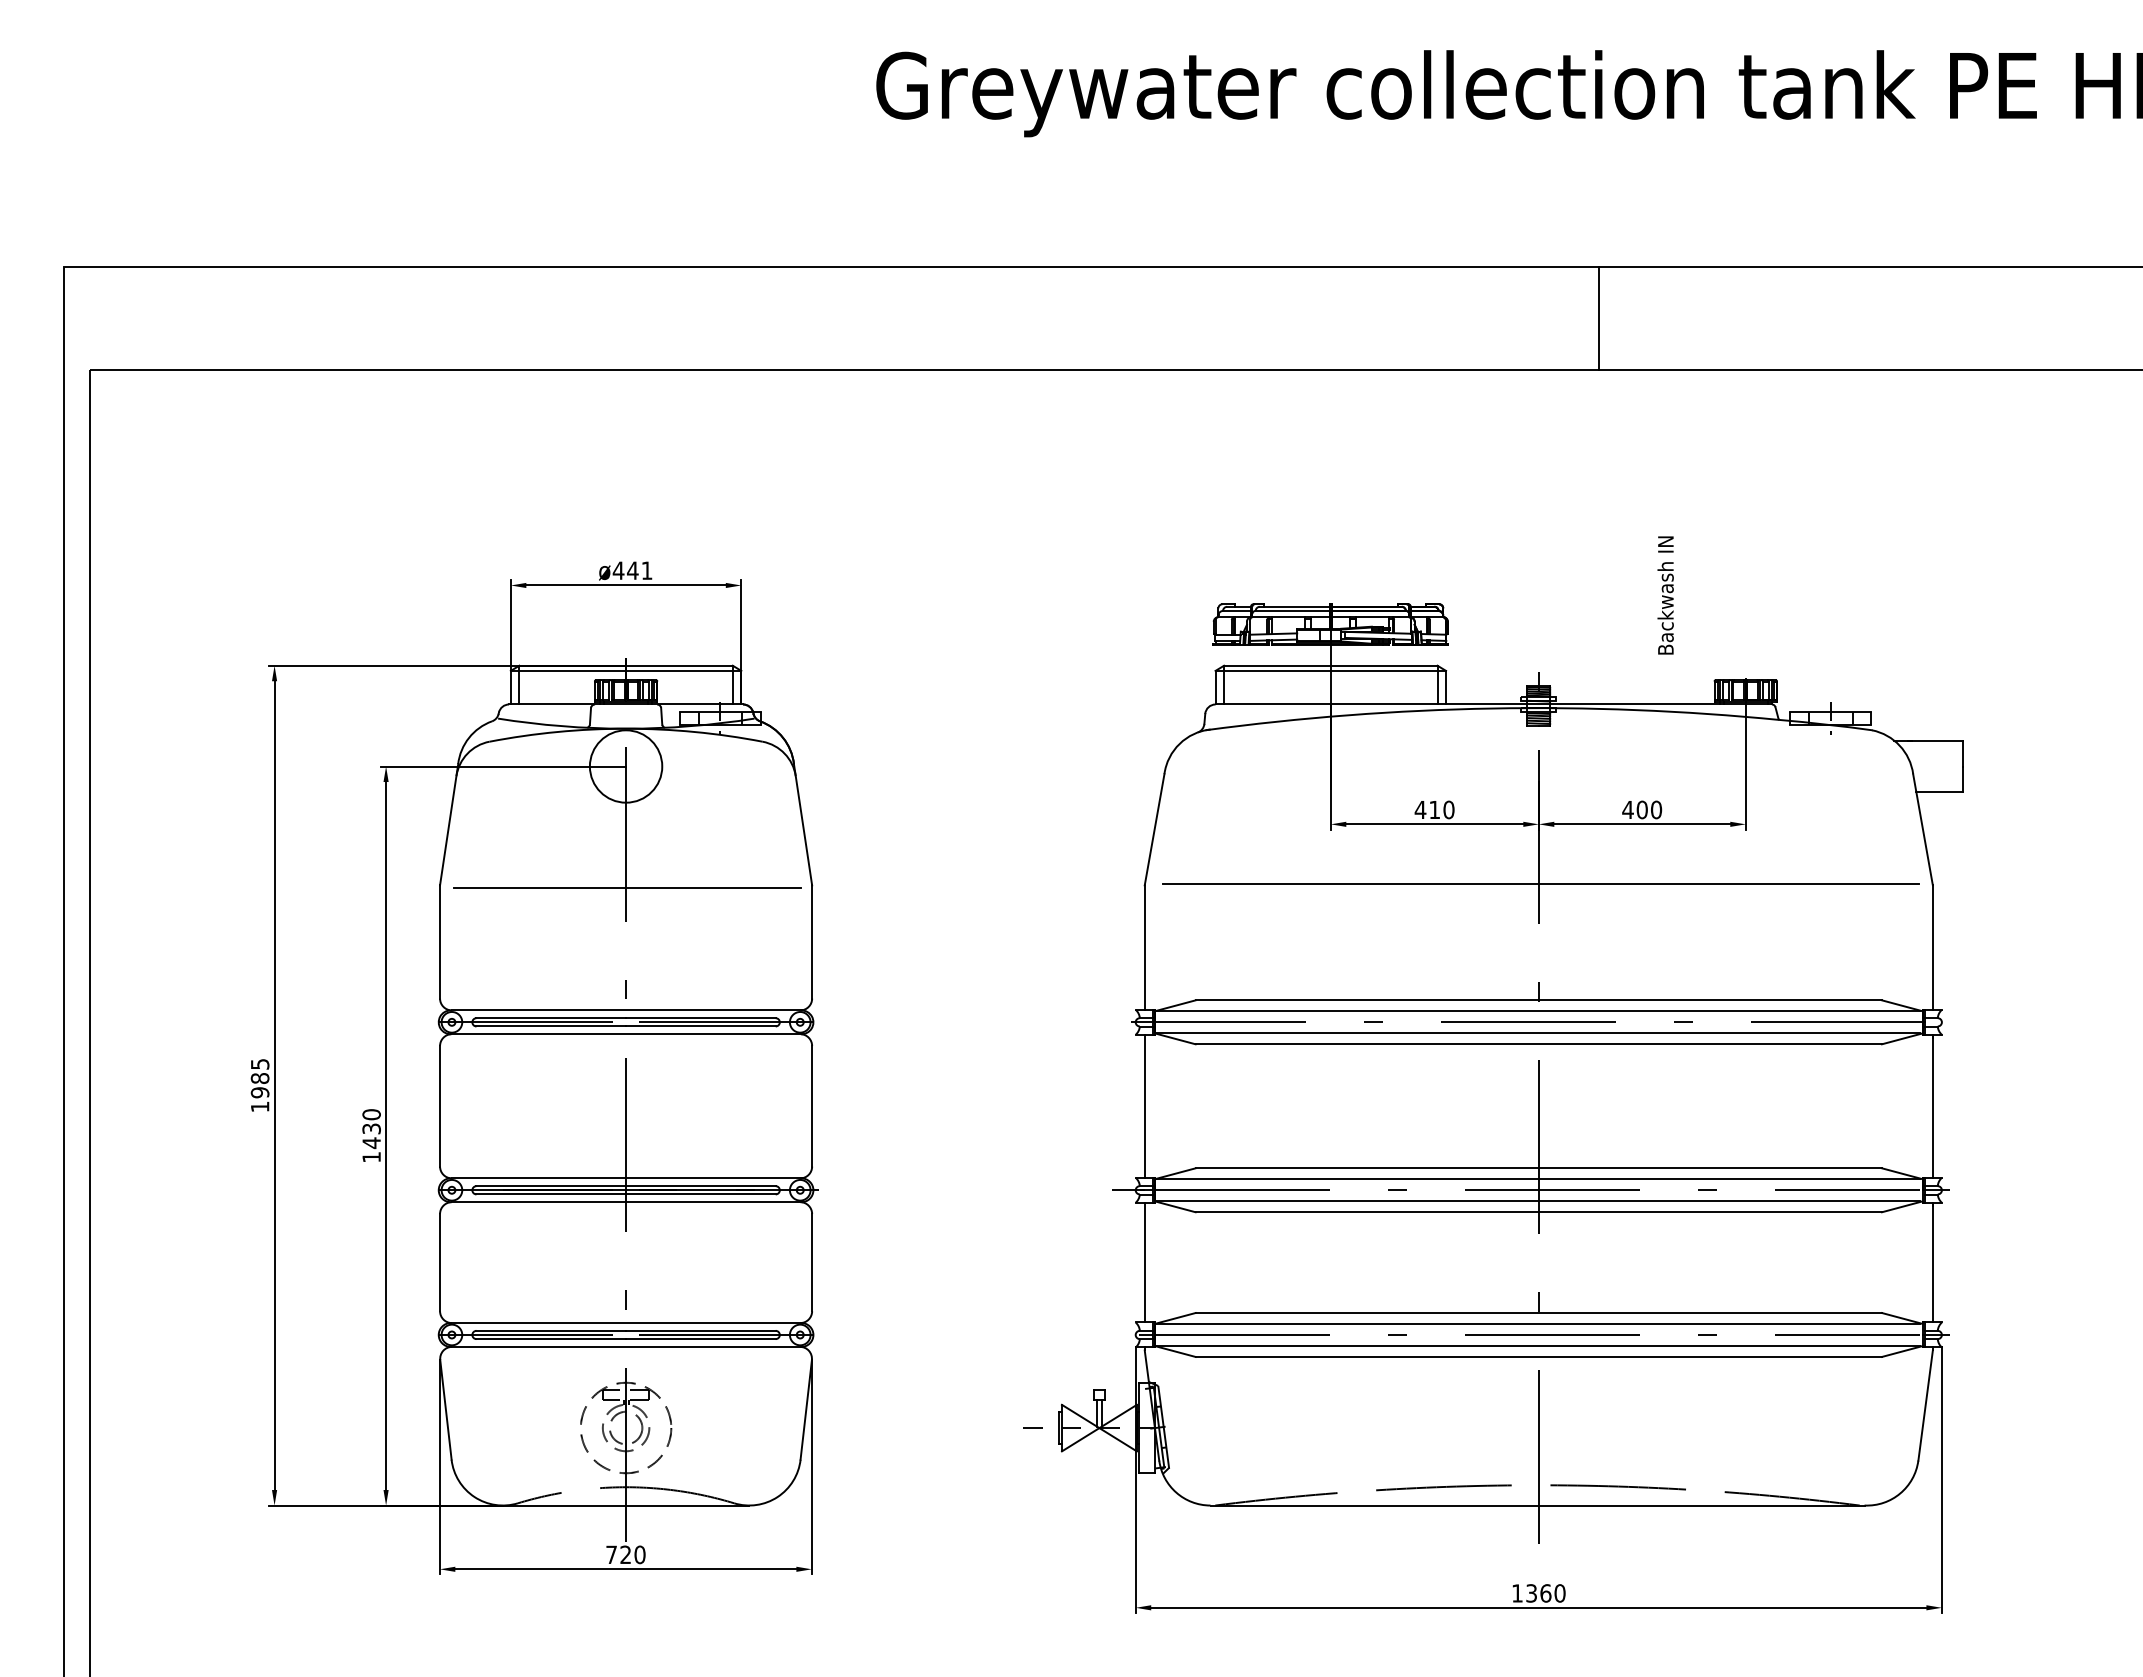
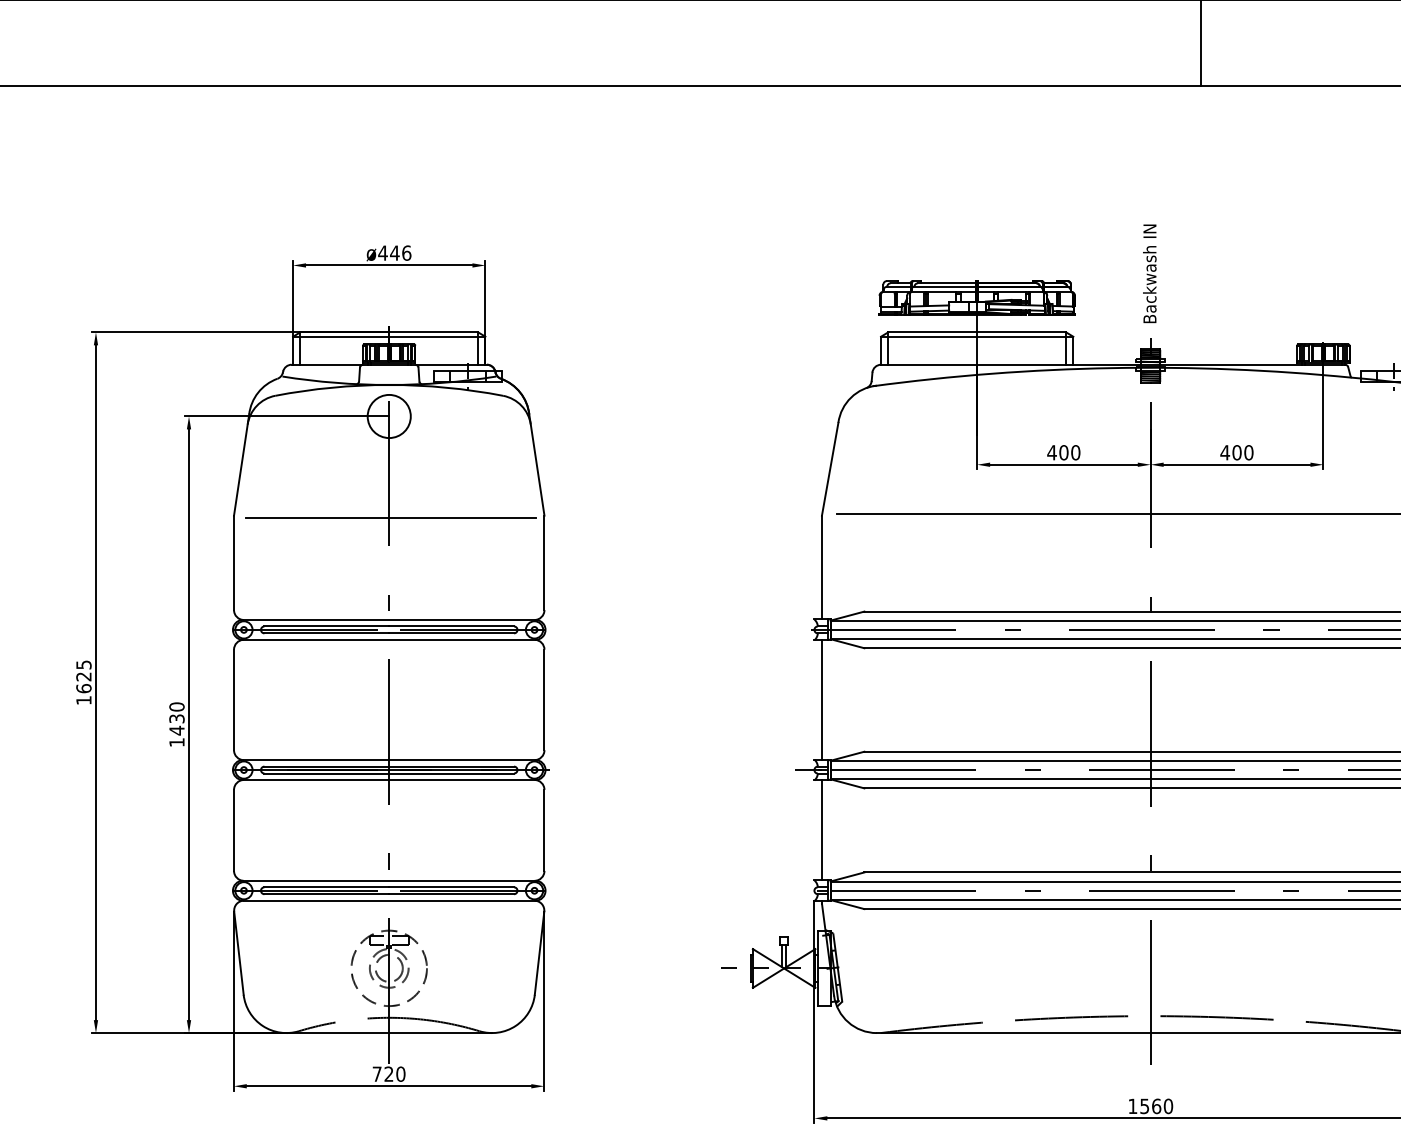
text: (646, 570) -> (406, 252), ø441 -> ø446
text: (1665, 595) -> (1149, 273), moved
circle: (625, 766) -> (388, 416), size x0.71
text: (1434, 809) -> (1063, 452), 410 -> 400
text: (259, 1085) -> (83, 682), 1985 -> 1625
text: (1531, 1592) -> (1144, 1105), 1360 -> 1560

